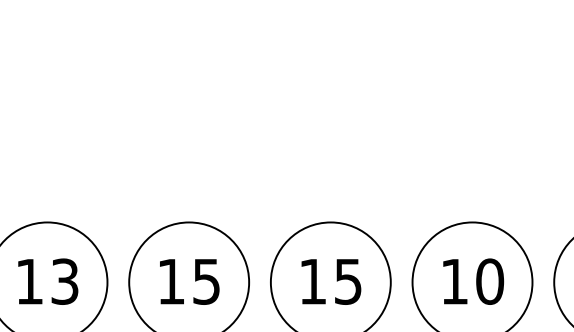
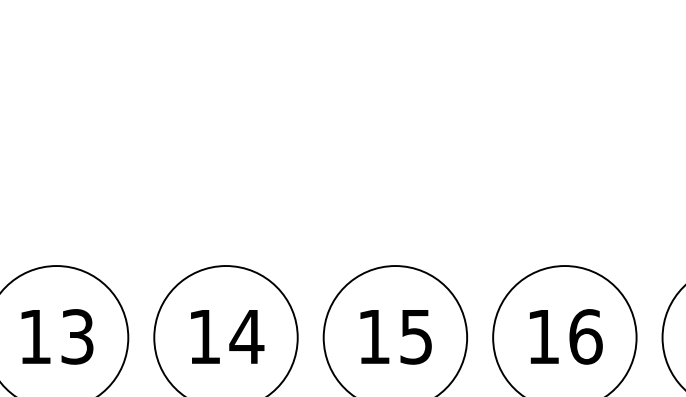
text: (206, 281) -> (246, 336), 15 -> 14
text: (490, 281) -> (586, 336), 10 -> 16

